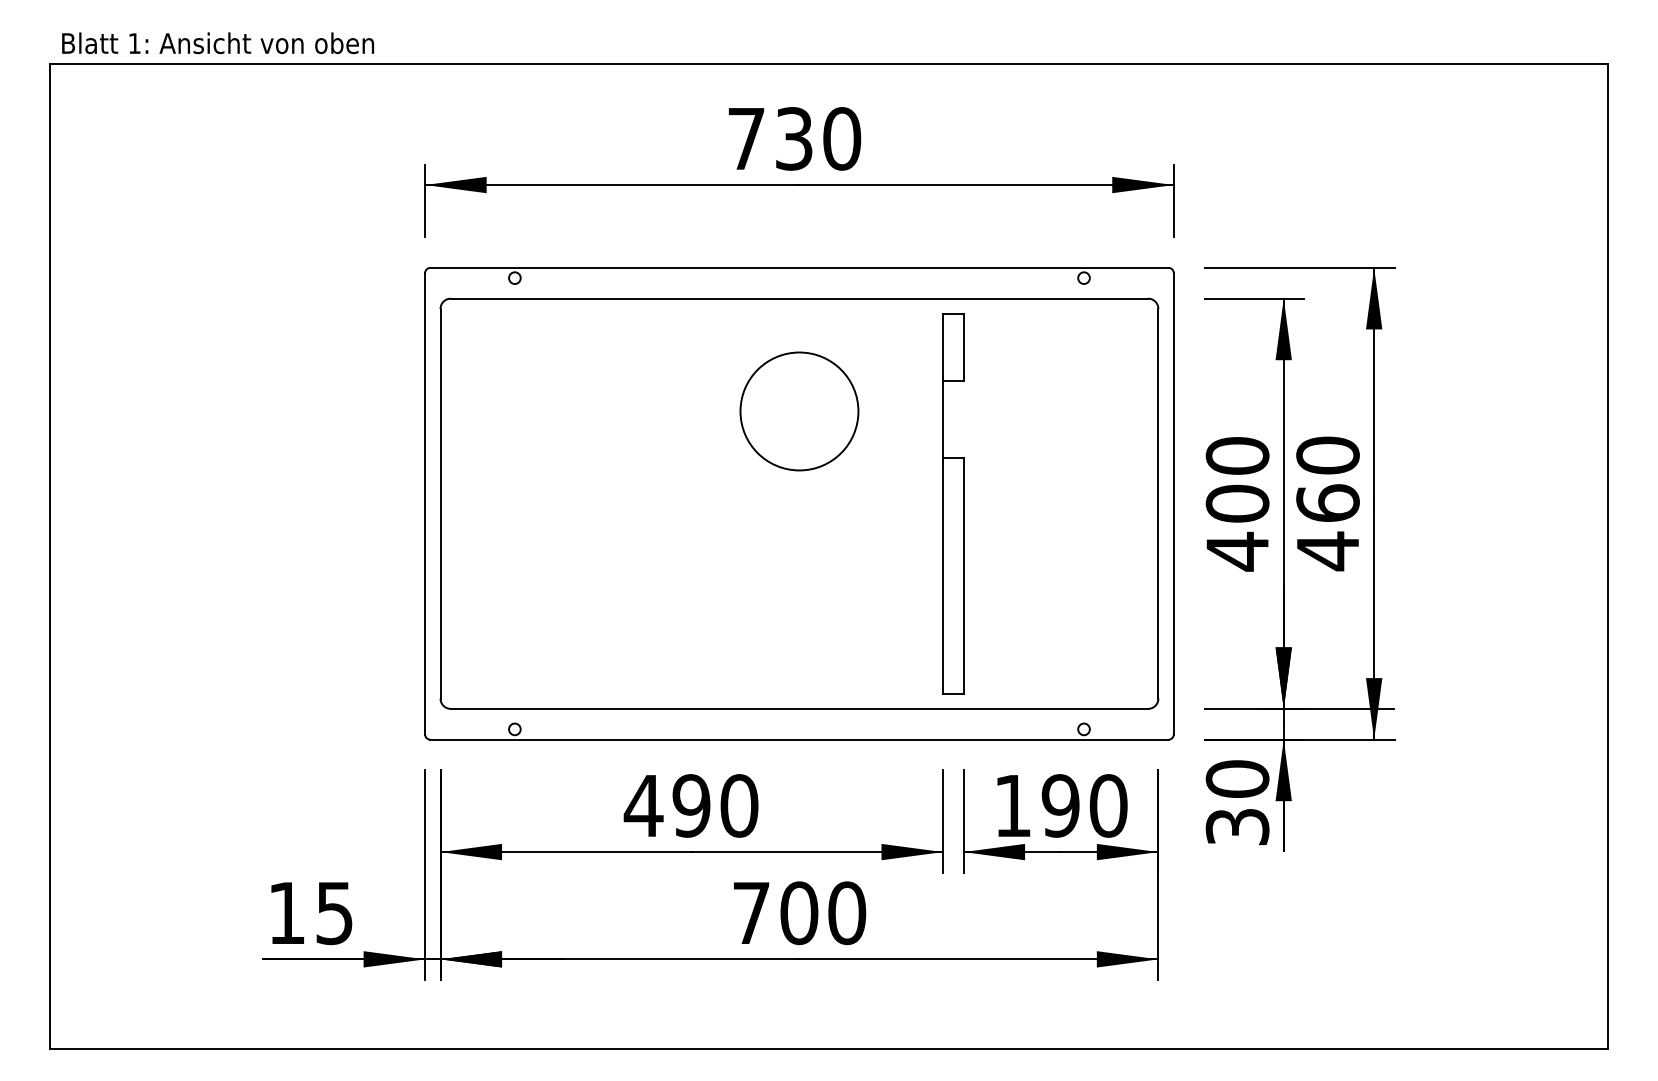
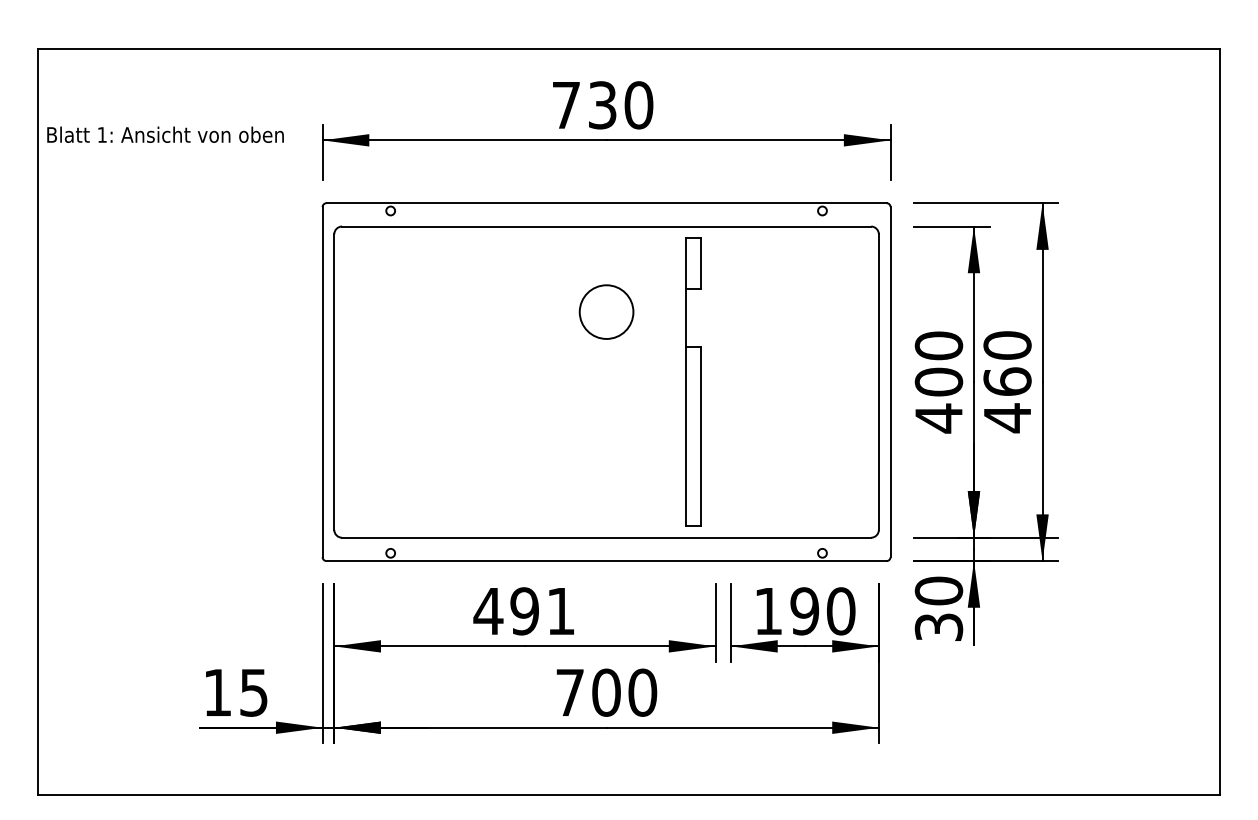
text: (218, 42) -> (165, 134), moved
circle: (799, 410) -> (606, 311), size x0.6
part: (953, 502) -> (693, 381), moved
text: (738, 806) -> (560, 611), 490 -> 491

